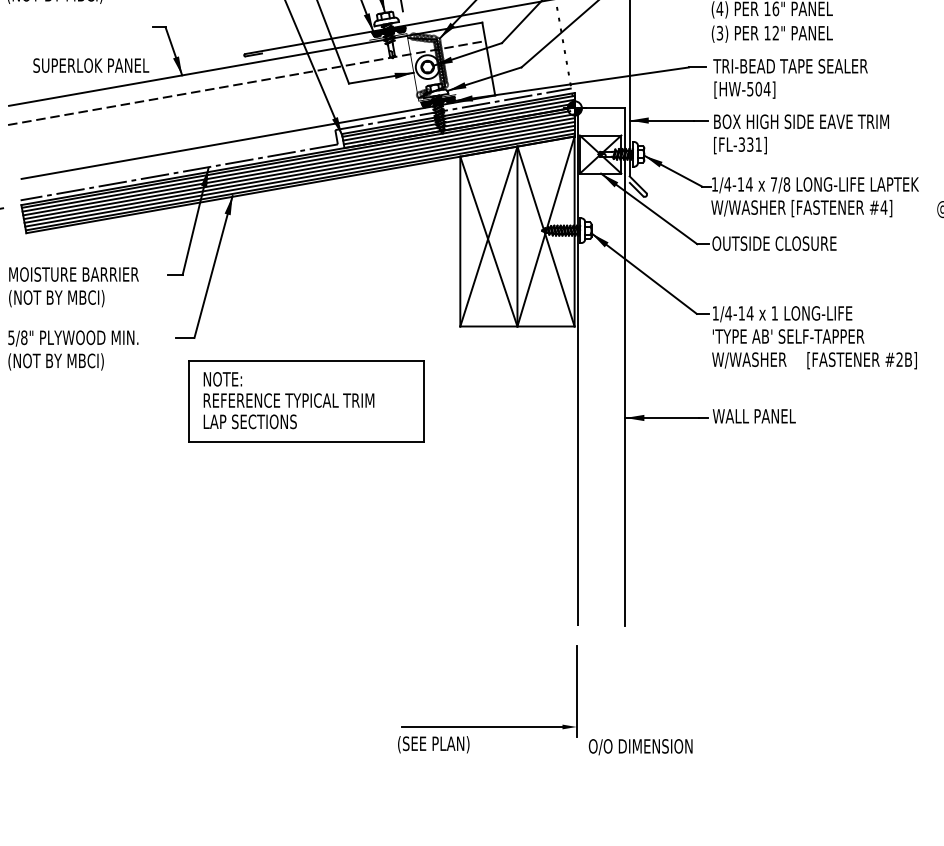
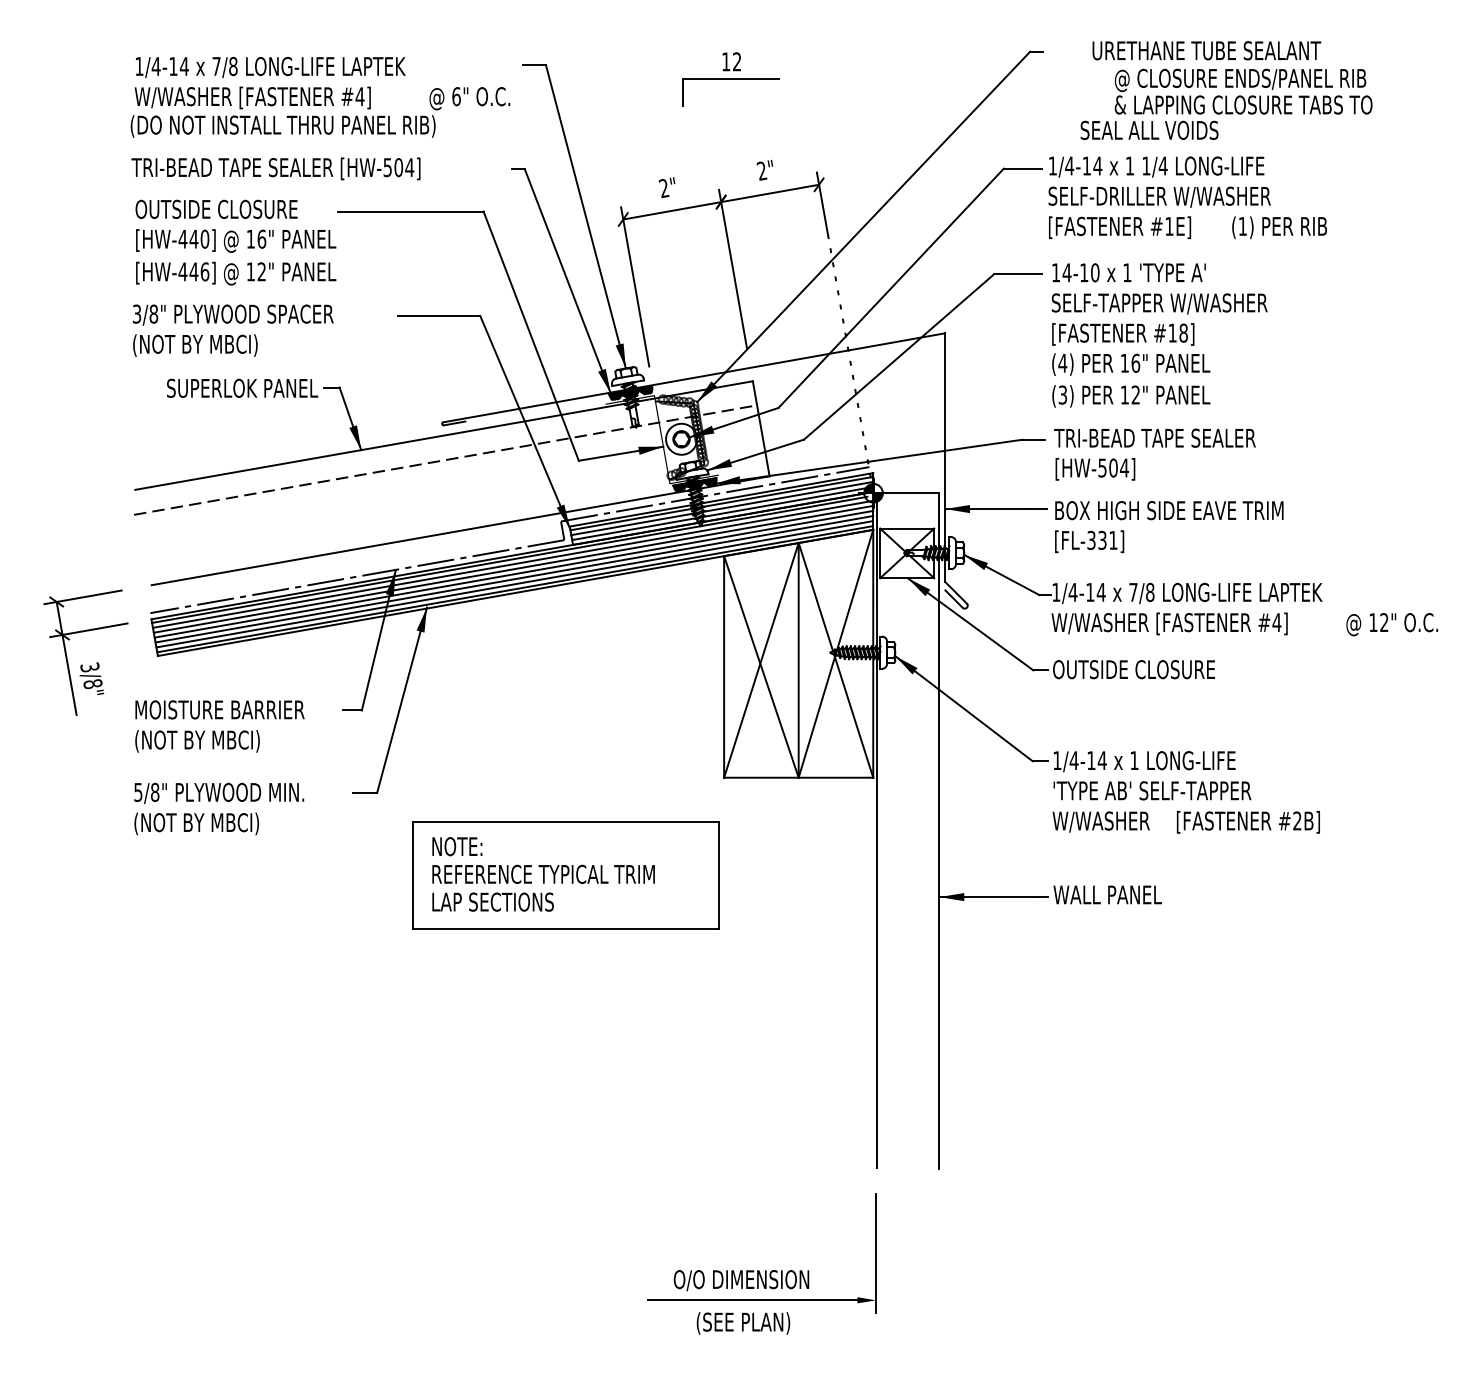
text: (91, 64) -> (242, 387), moved
part: (305, 401) -> (565, 875), moved
text: (433, 744) -> (743, 1323), moved
text: (640, 747) -> (741, 1280), moved

